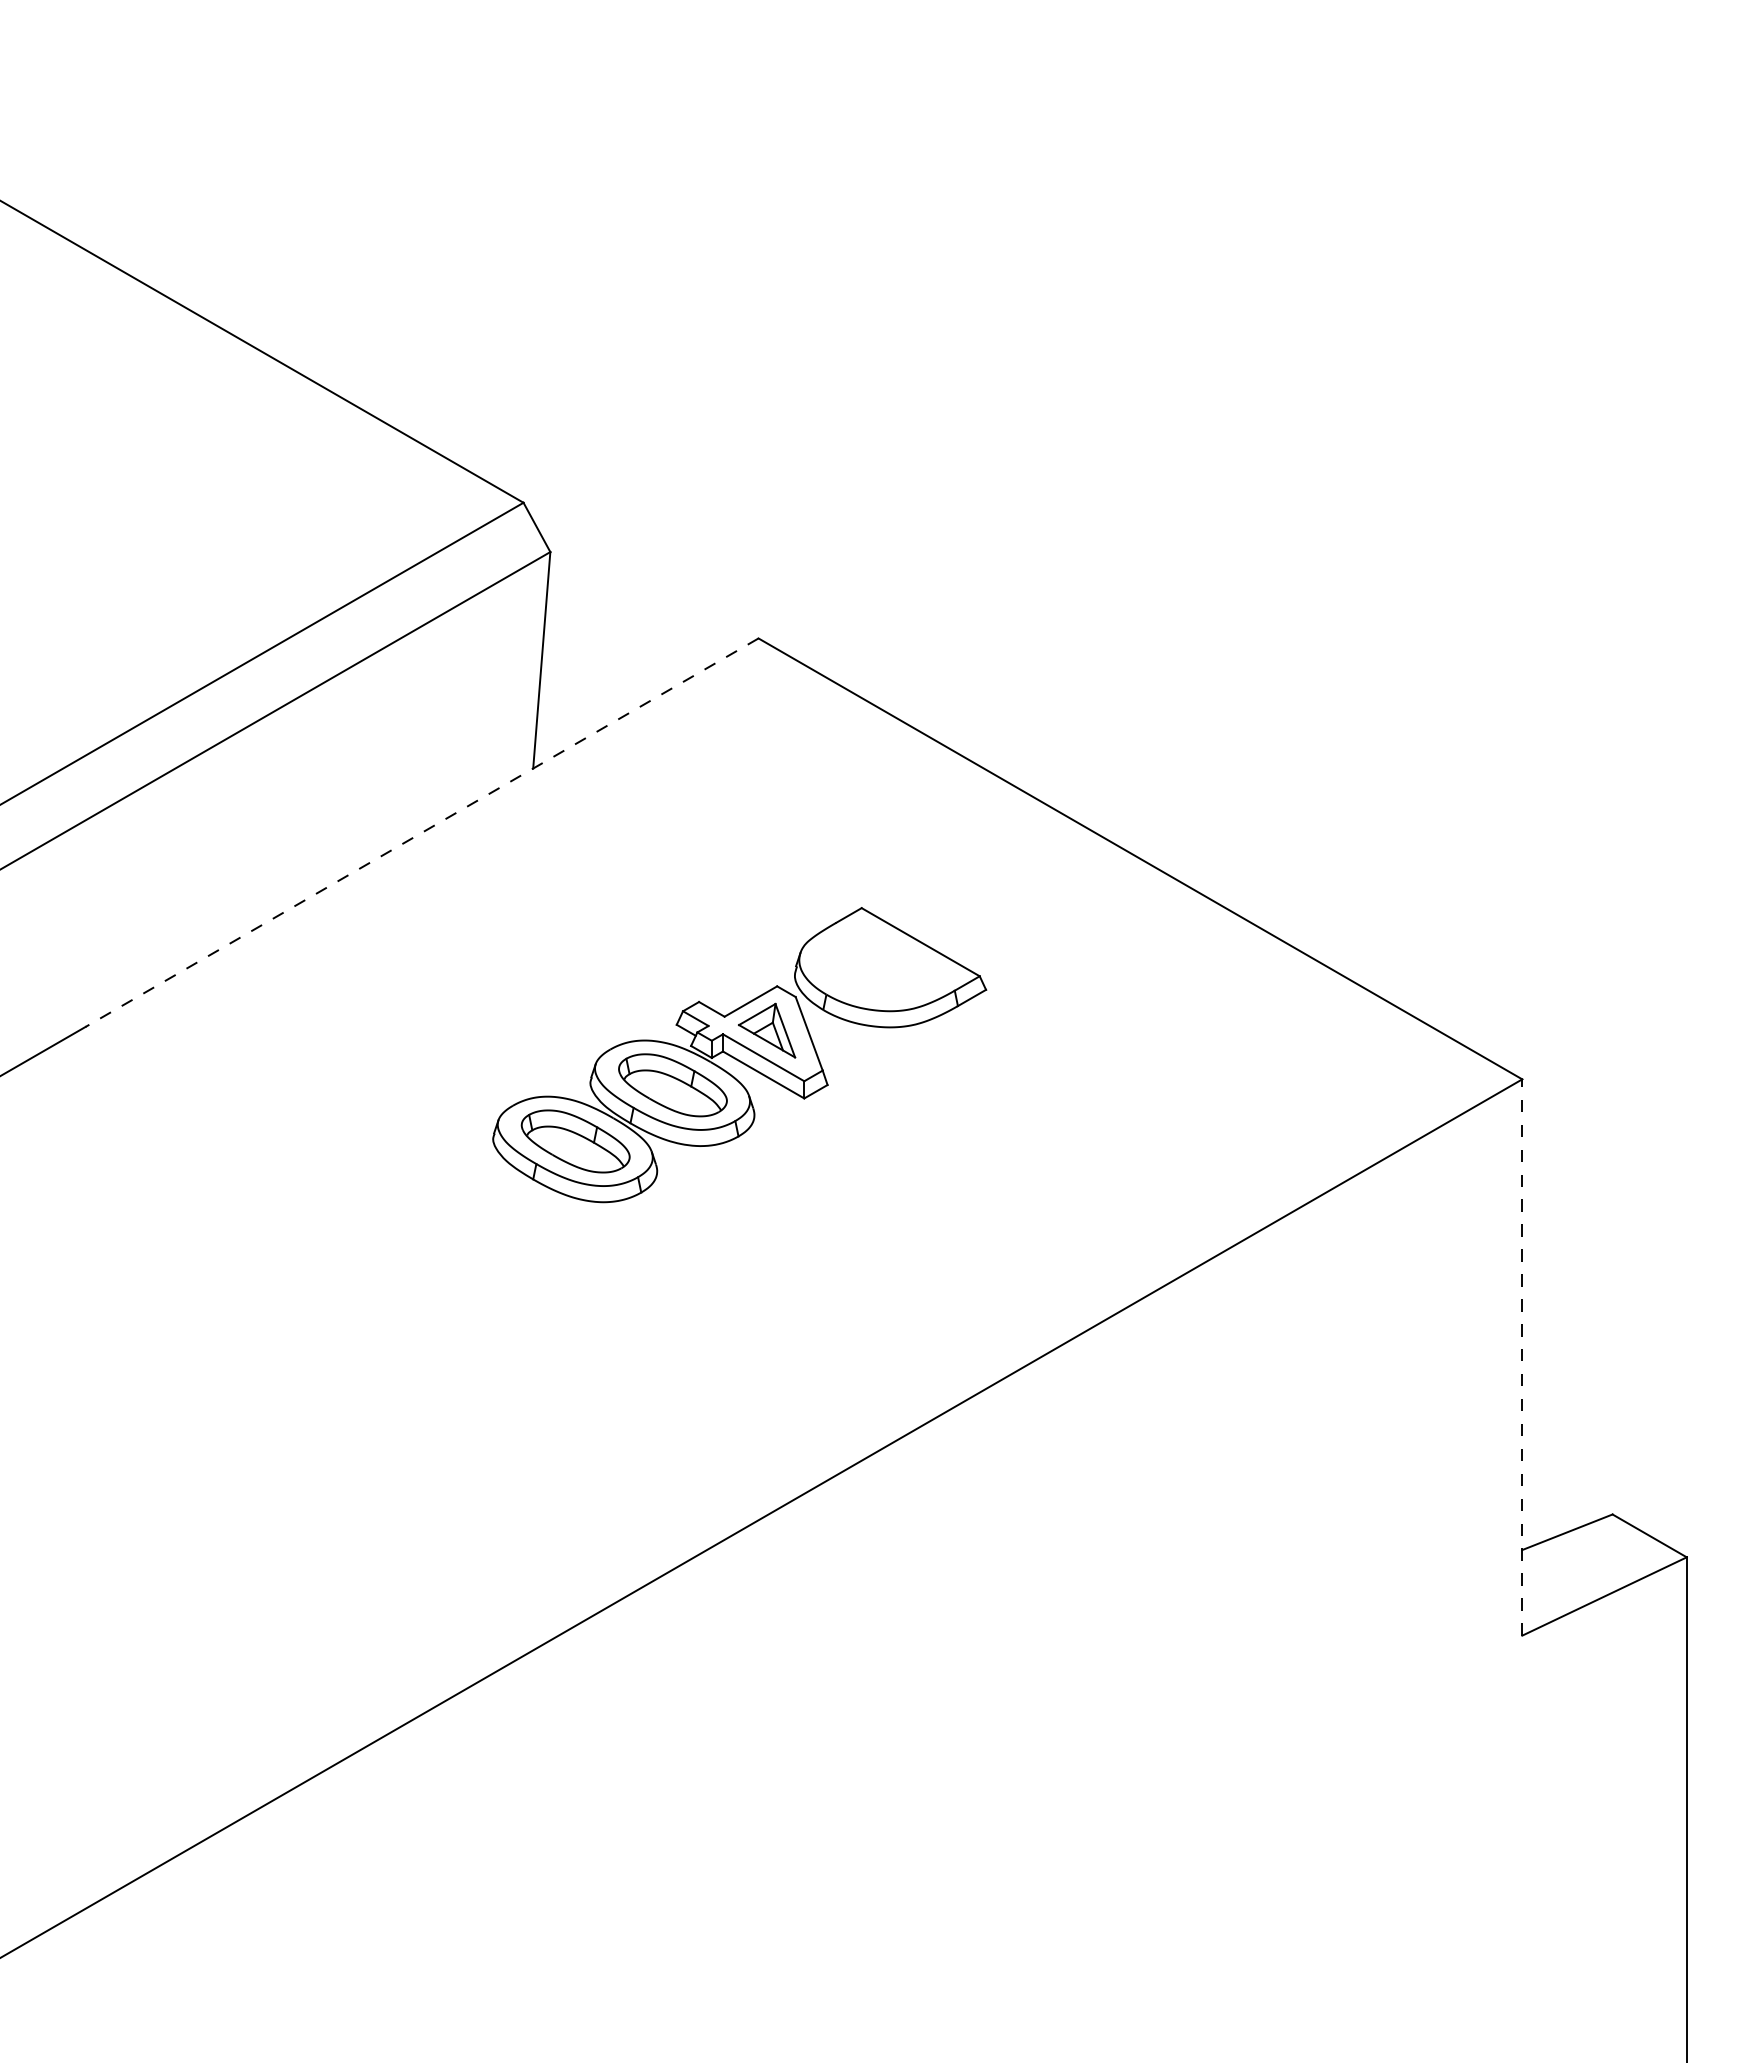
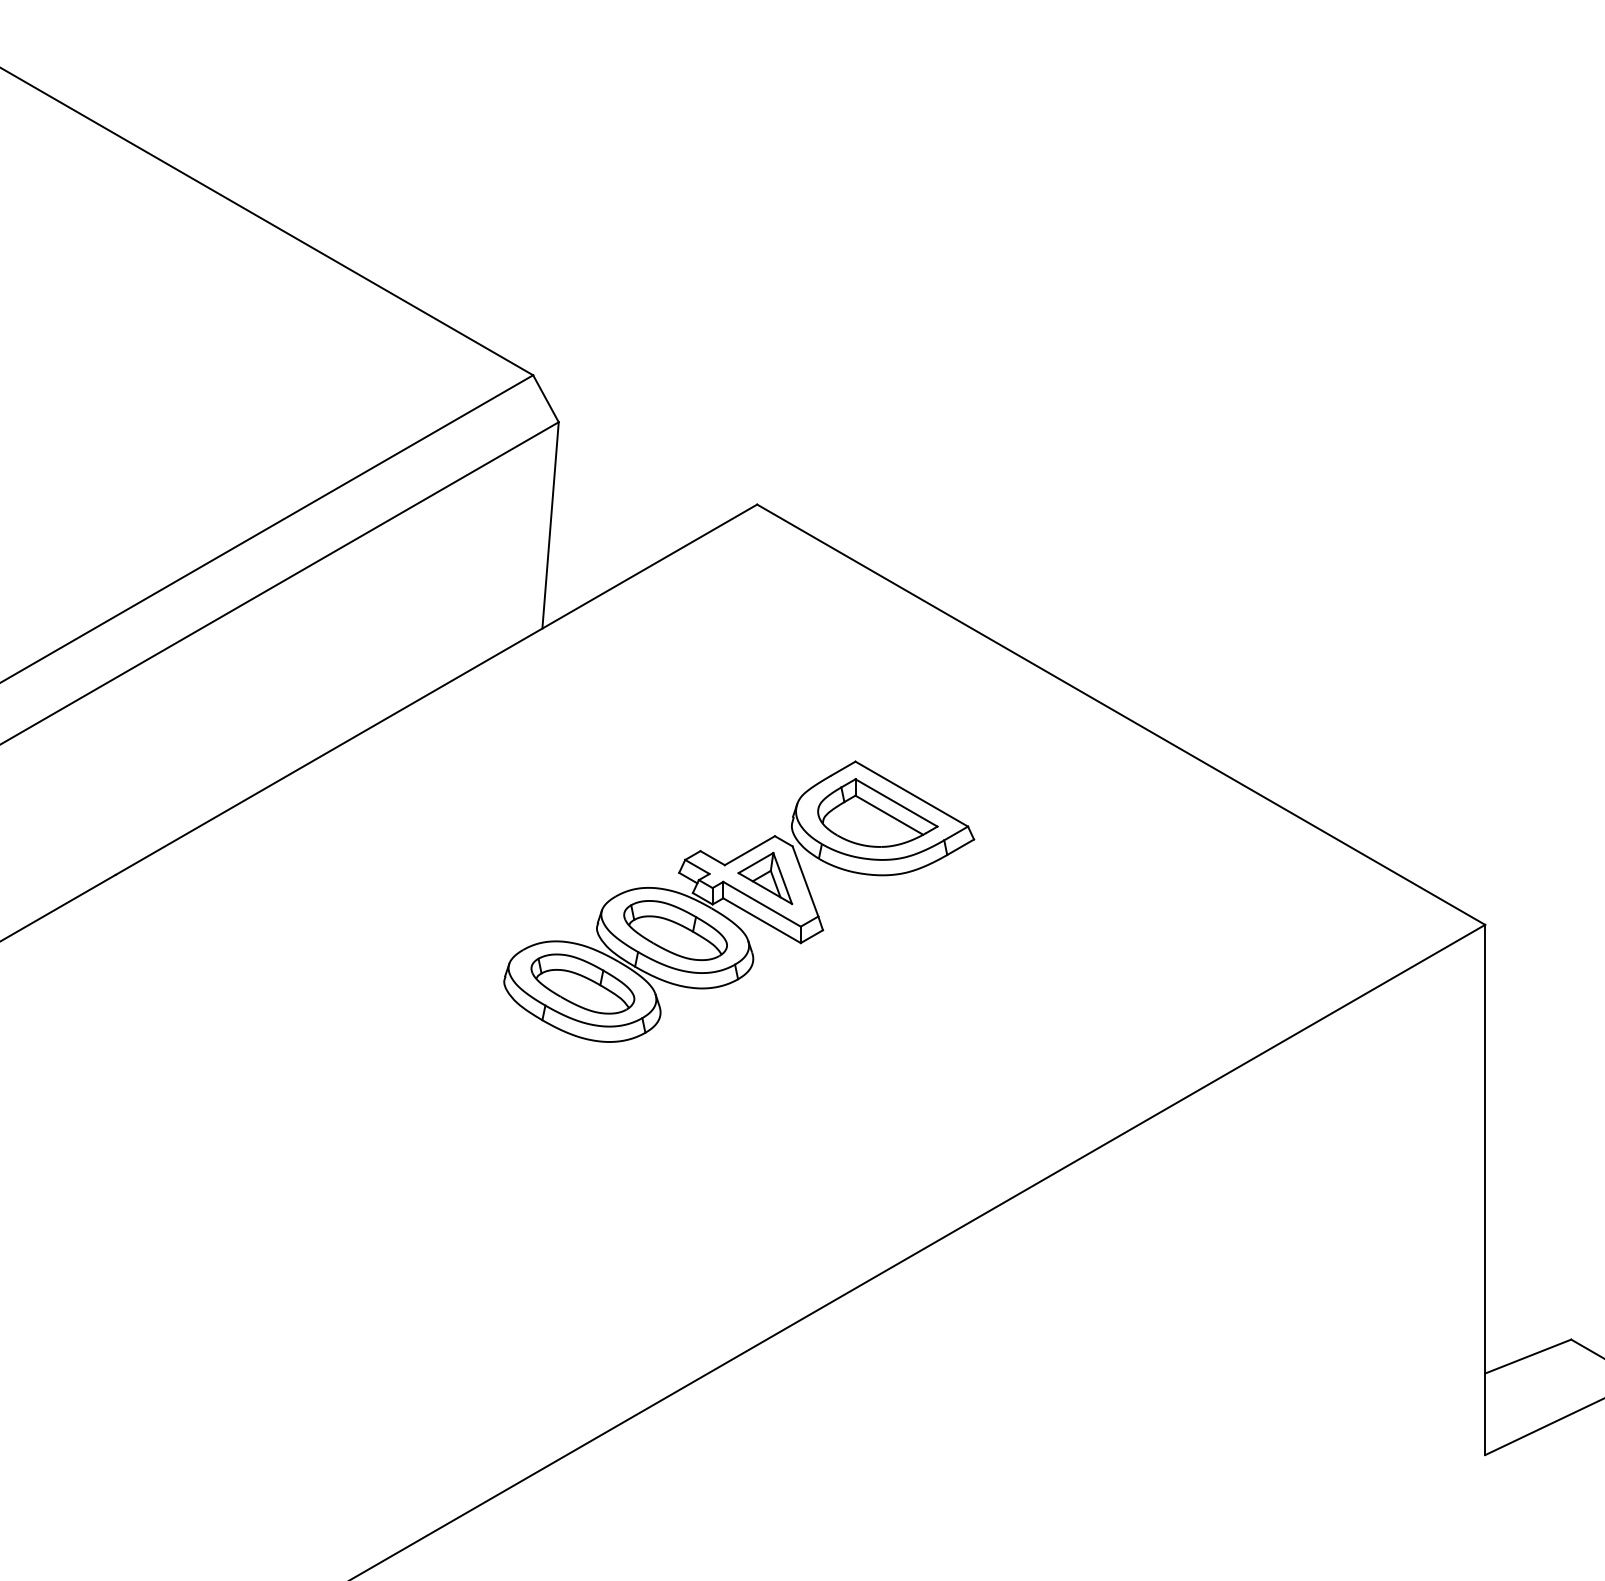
line: (422, 832) -> (436, 689), dashed -> solid
part: (884, 961) -> (877, 812), added
line: (1522, 1357) -> (1485, 1189), dashed -> solid

